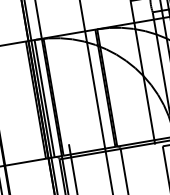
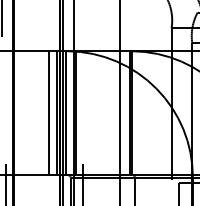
line: (28, 101) -> (49, 113), added

